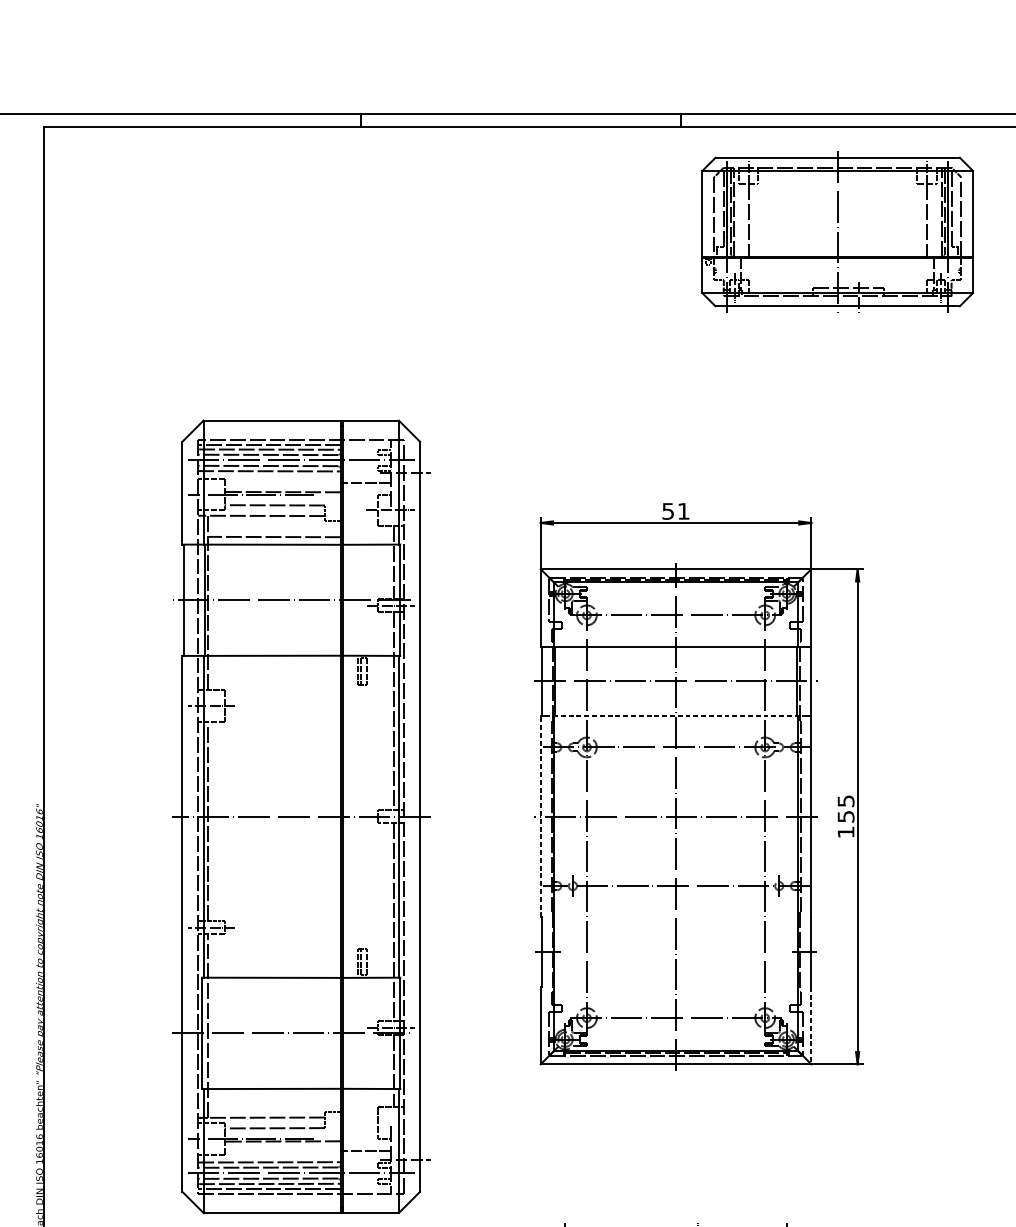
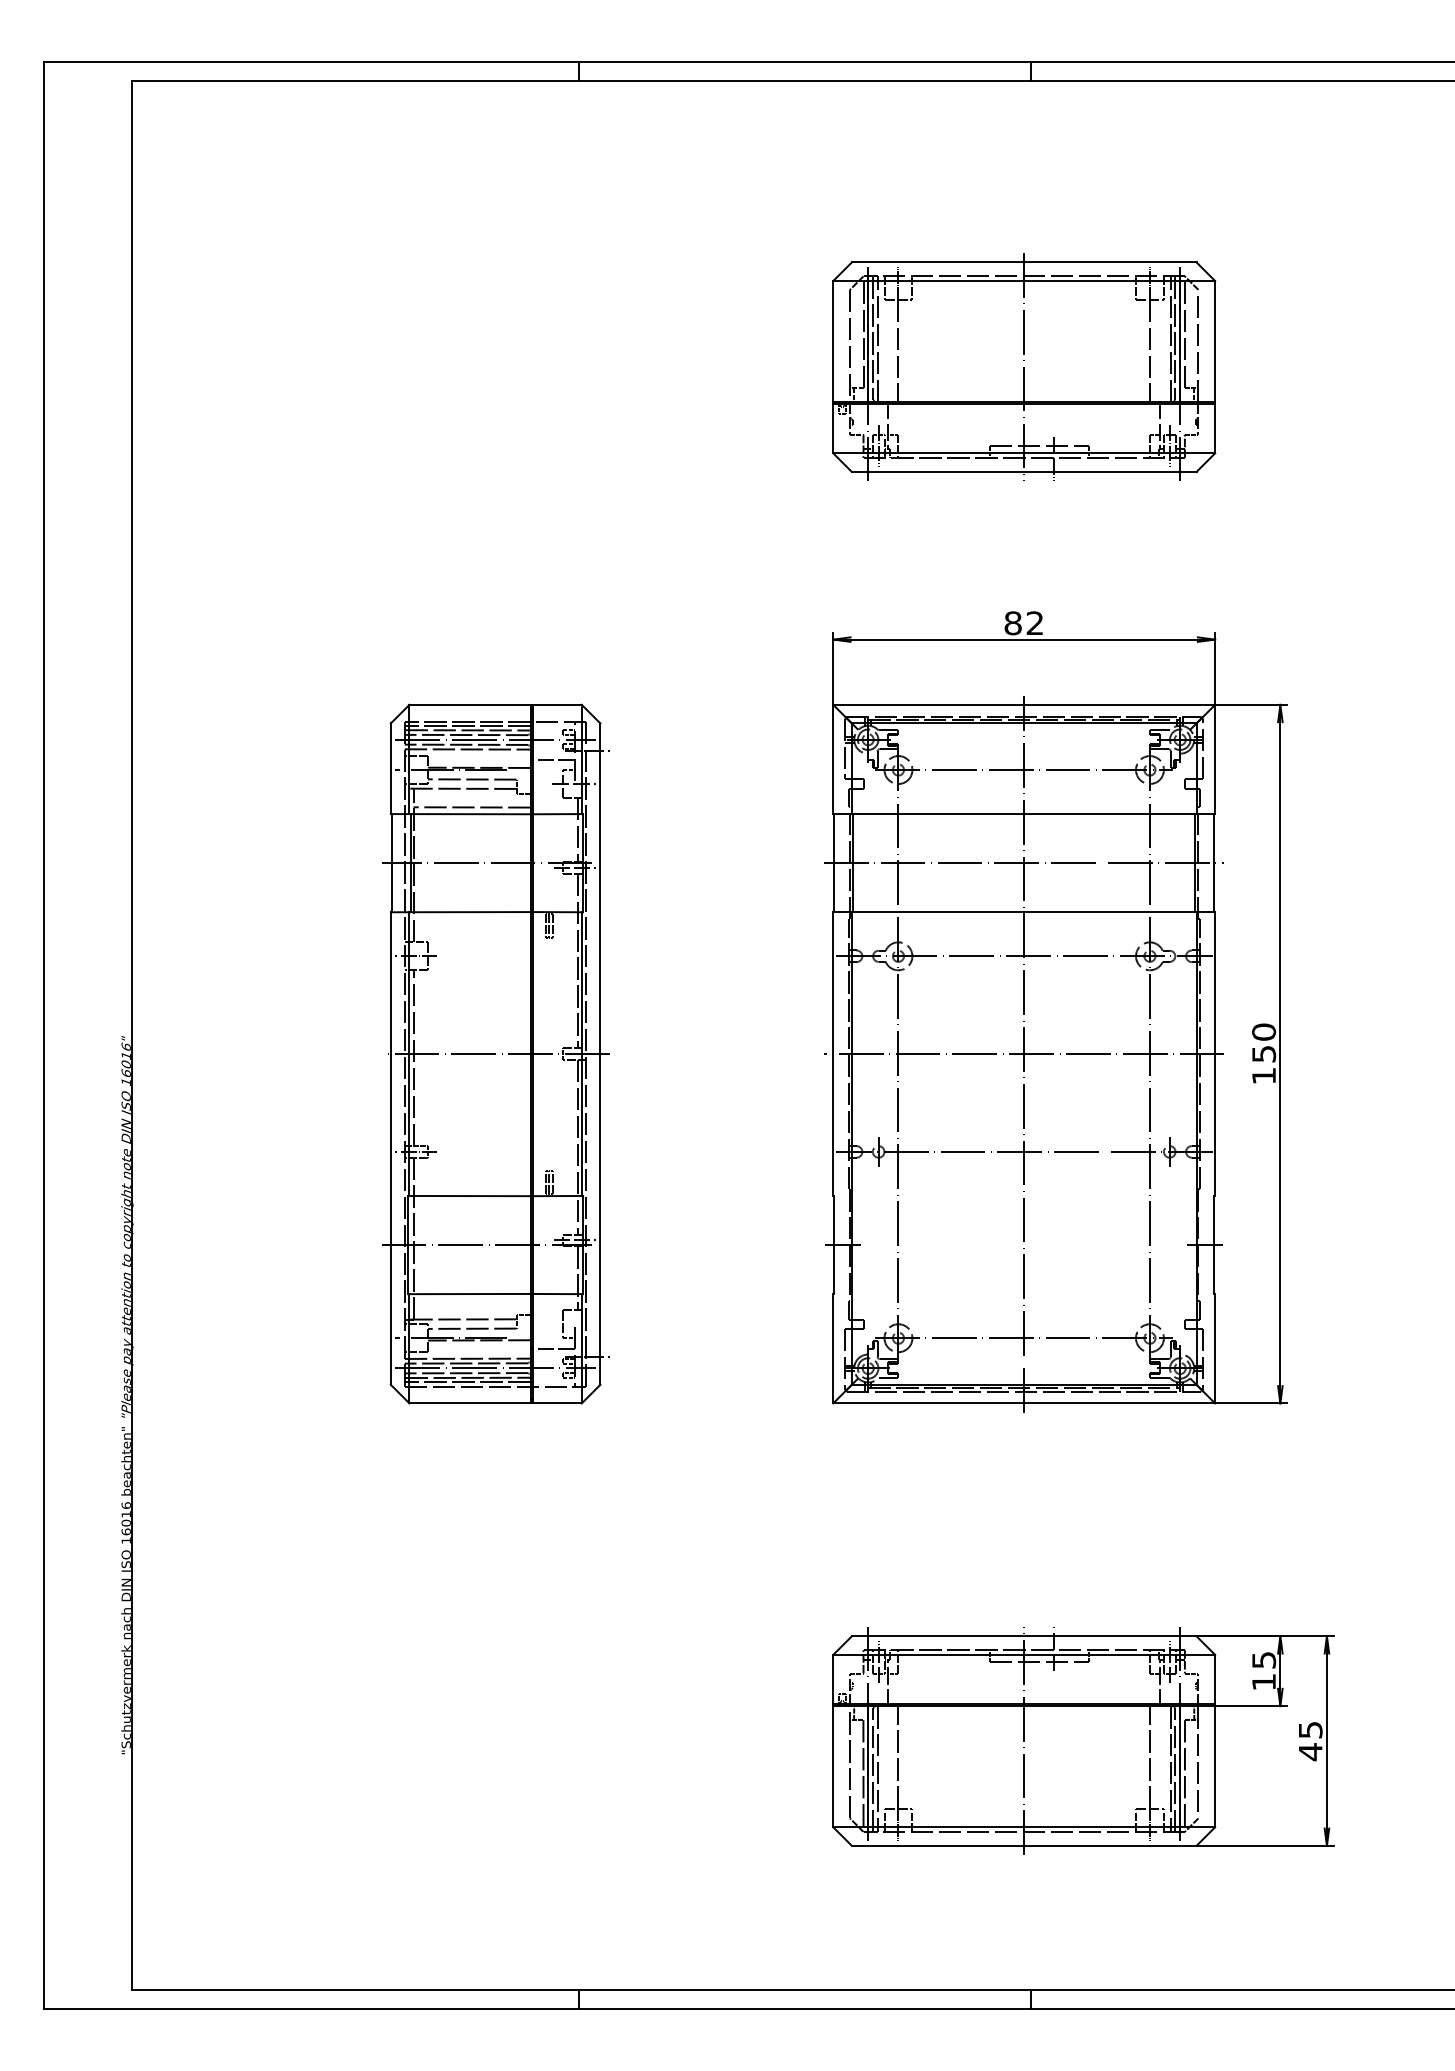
part: (837, 231) -> (1024, 366), moved
text: (675, 511) -> (1023, 623), 51 -> 82
line: (676, 716) -> (1024, 912), dashed -> solid
text: (846, 800) -> (1264, 1031), 155 -> 150
part: (301, 816) -> (495, 1053), size x0.62
line: (540, 817) -> (833, 1054), dashed -> solid
line: (811, 1025) -> (1215, 1348), dashed -> solid

